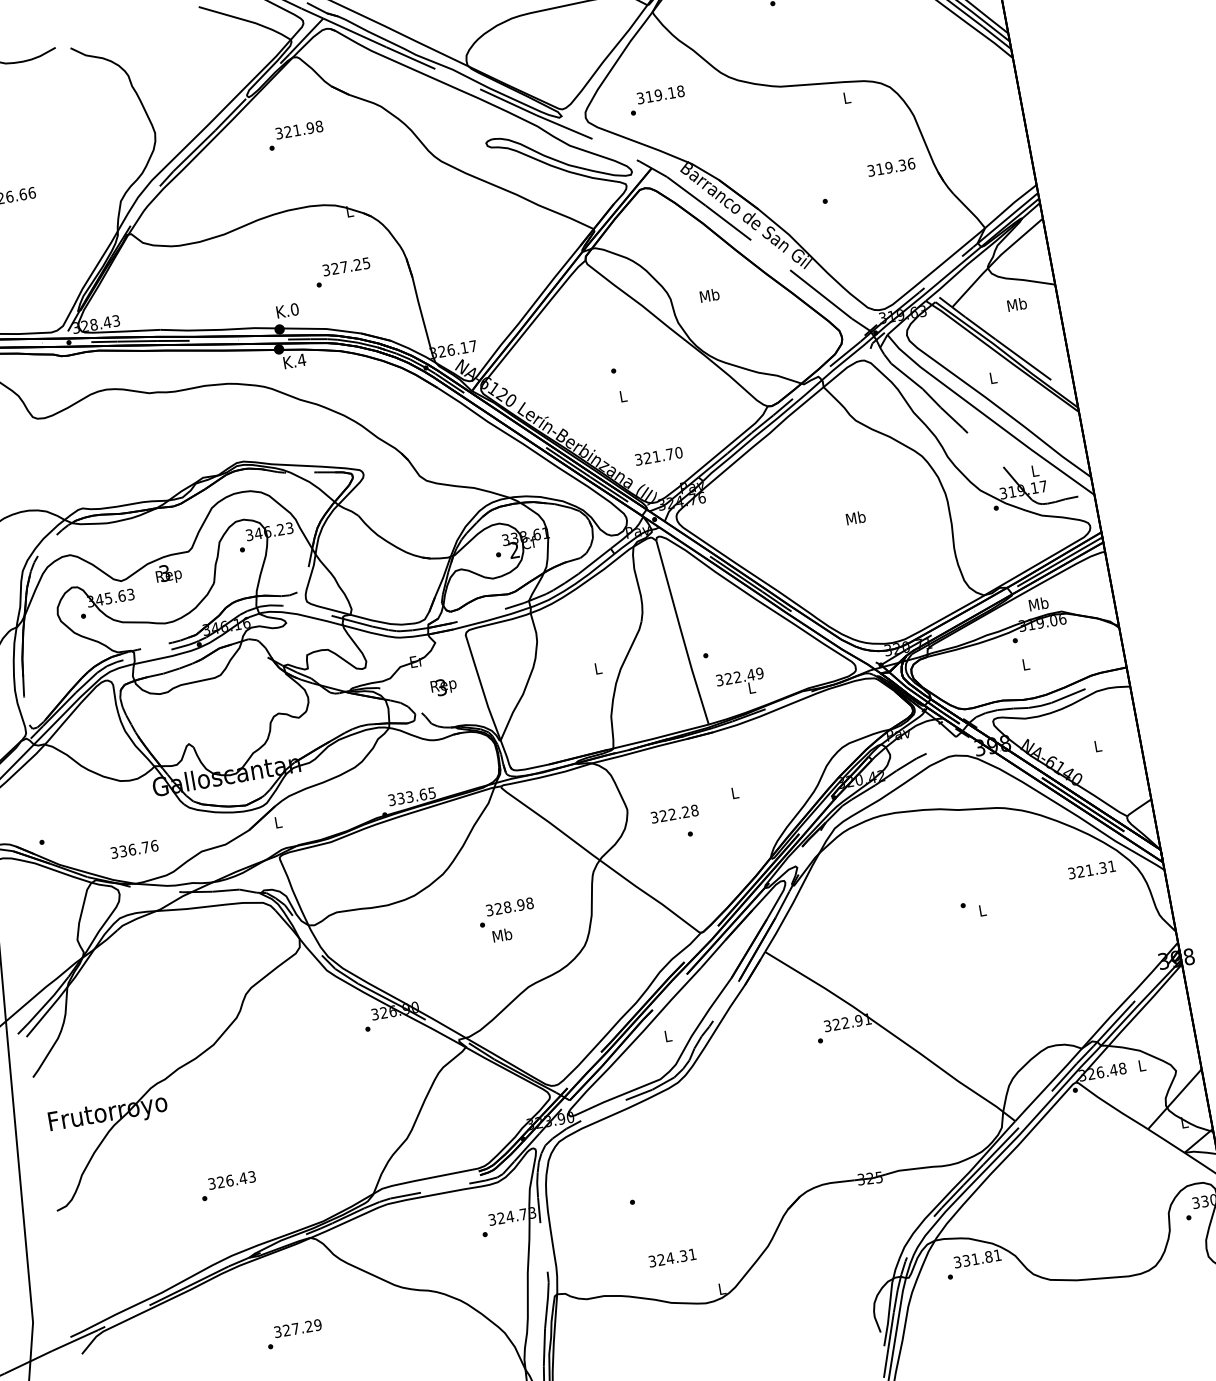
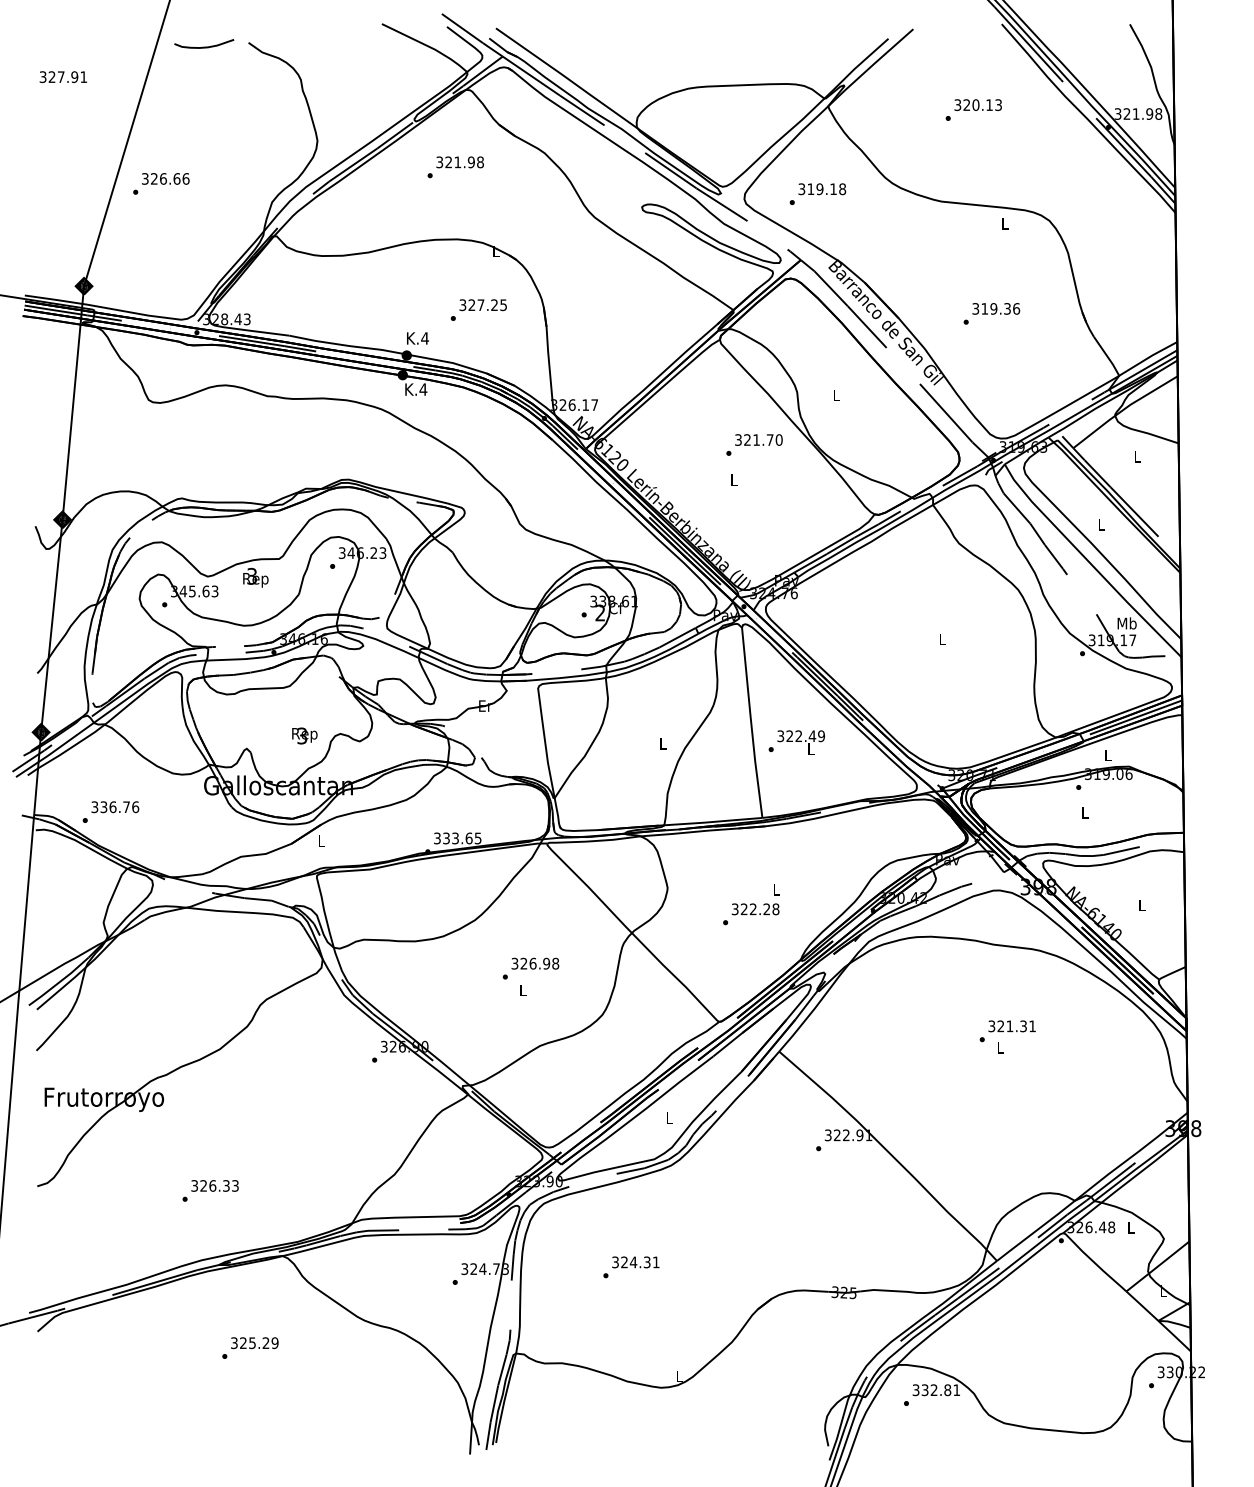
text: (891, 166) -> (996, 308), moved
text: (708, 295) -> (835, 395), Mb -> L
text: (1016, 304) -> (1137, 456), Mb -> L
text: (294, 309) -> (424, 338), K.0 -> K.4
text: (658, 455) -> (758, 439), moved
text: (1034, 470) -> (1126, 623), L -> Mb
text: (855, 518) -> (942, 639), Mb -> L
text: (1038, 604) -> (1107, 755), Mb -> L
text: (740, 683) -> (800, 742), moved
text: (443, 686) -> (304, 735), moved
text: (674, 814) -> (755, 909), moved
text: (134, 849) -> (115, 807), moved
text: (1091, 870) -> (1011, 1026), moved
text: (507, 907) -> (532, 963), 328.98 -> 326.98
text: (501, 935) -> (522, 990), Mb -> L
text: (243, 1177) -> (226, 1185), 326.43 -> 326.33
text: (672, 1258) -> (635, 1262), moved
text: (974, 1258) -> (933, 1389), 331.81 -> 332.81
text: (295, 1329) -> (252, 1343), 327.29 -> 325.29

